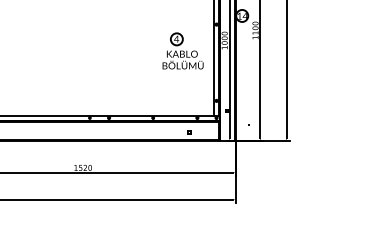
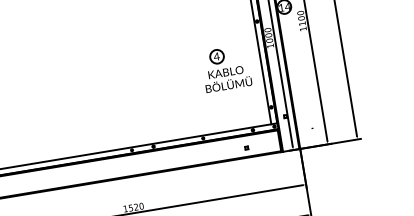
part: (182, 50) -> (225, 68), moved

